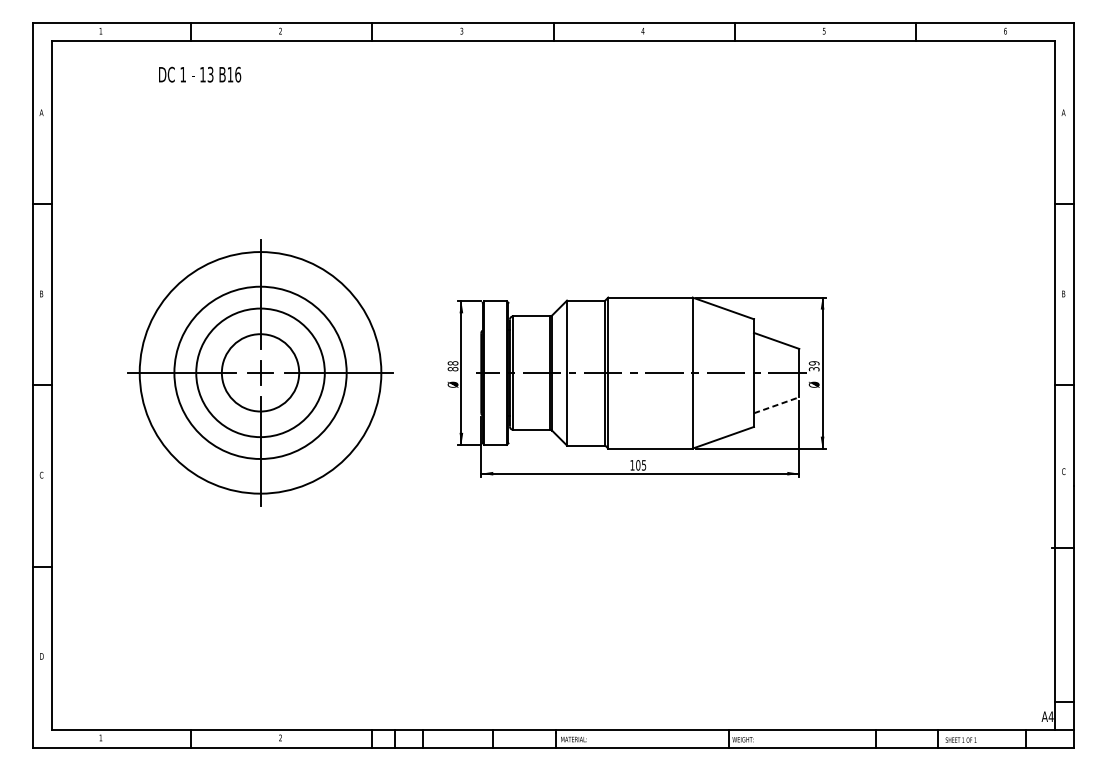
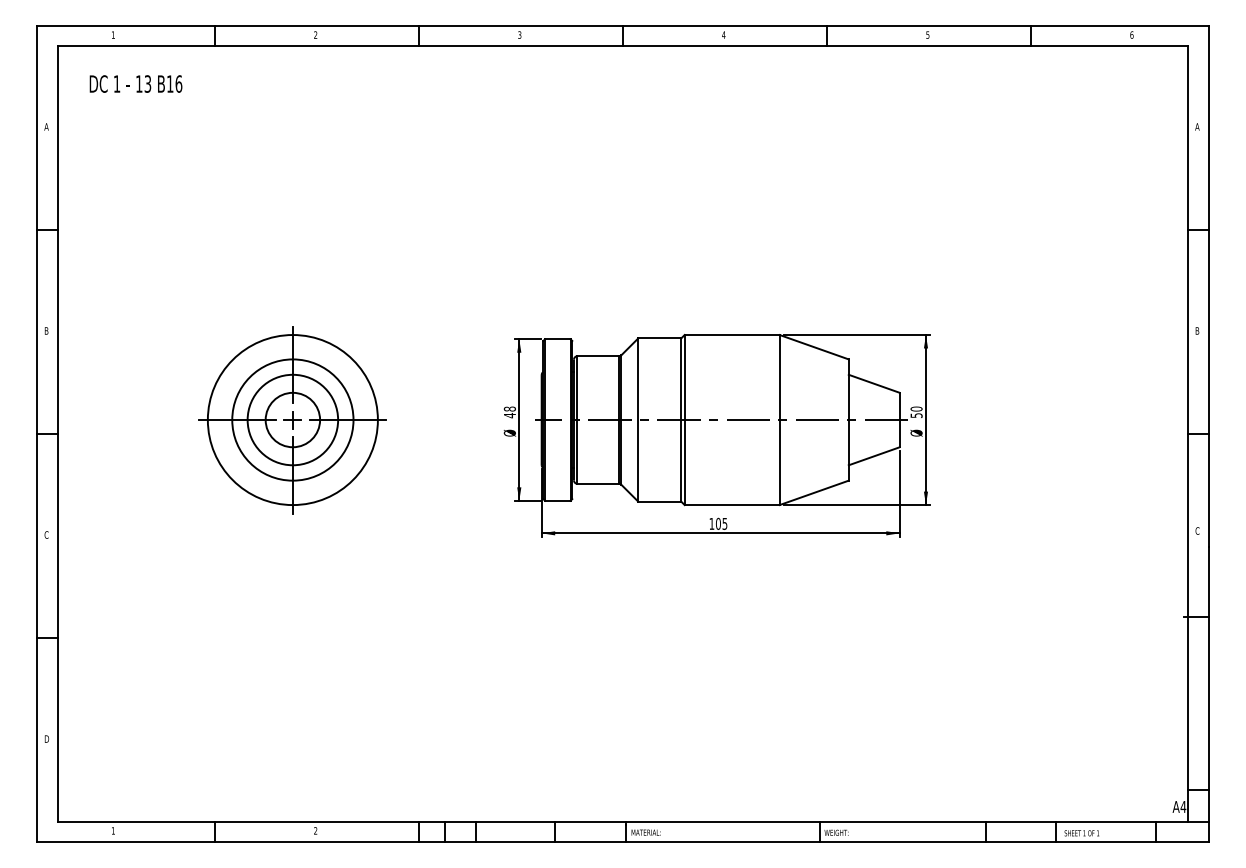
text: (199, 74) -> (135, 83), moved
text: (814, 365) -> (916, 411), 39 -> 50
text: (452, 369) -> (509, 415), 88 -> 48
part: (259, 373) -> (292, 420), size x0.62
line: (776, 405) -> (874, 456), dashed -> solid

